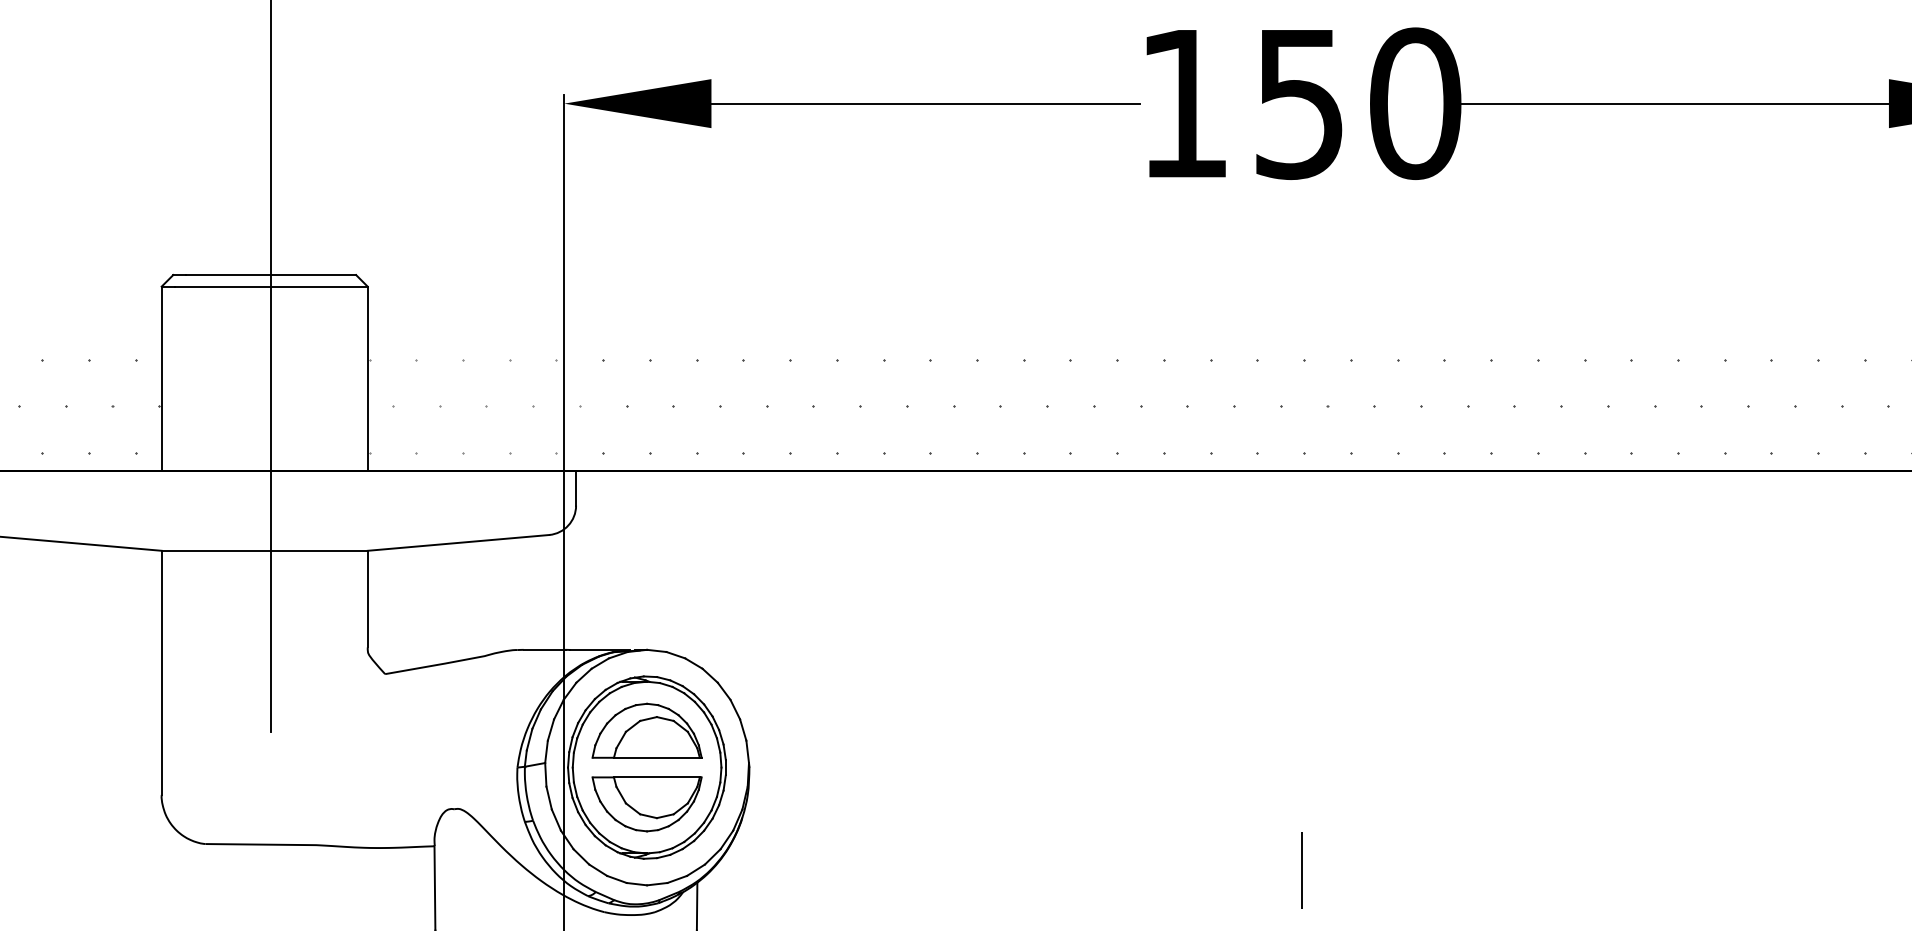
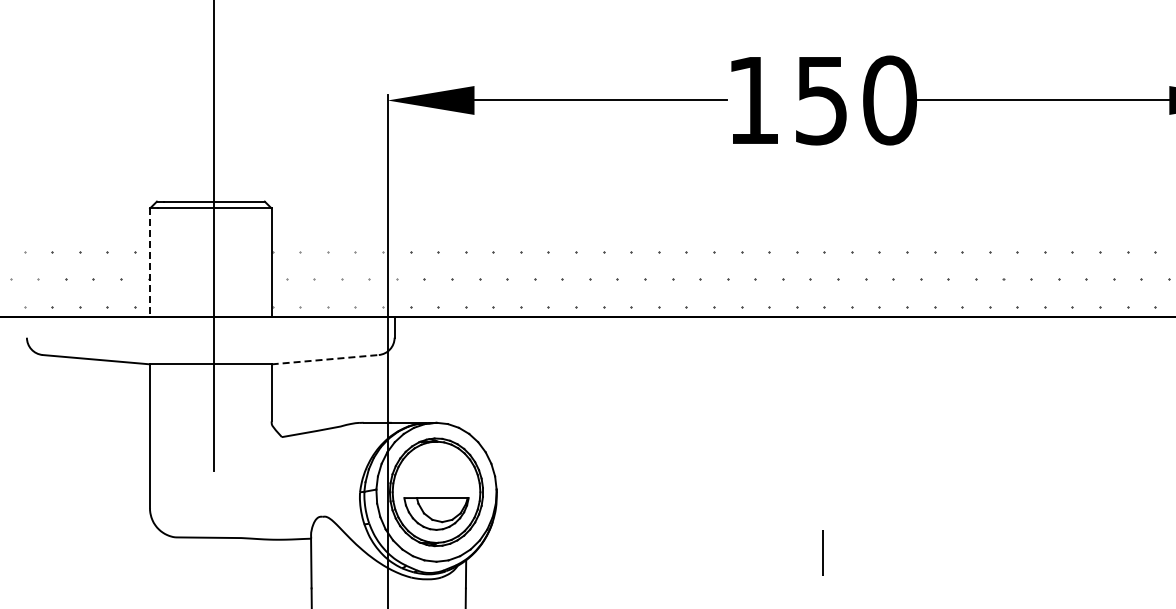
line: (162, 379) -> (150, 263), solid -> dashed
line: (458, 542) -> (325, 359), solid -> dashed
part: (647, 730) -> (436, 470), removed

